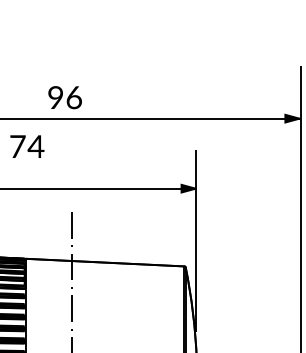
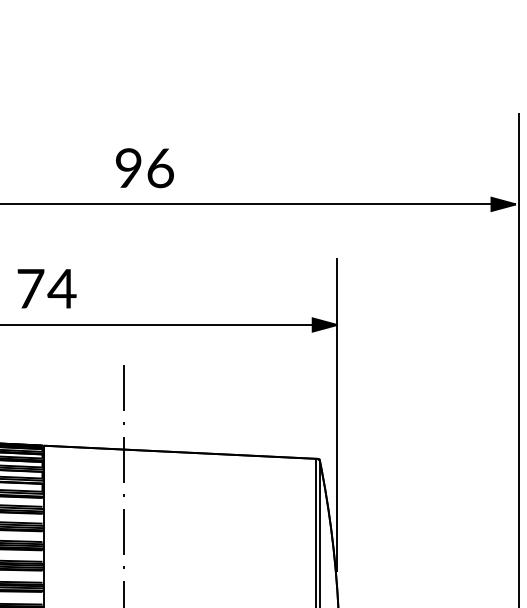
text: (64, 97) -> (143, 167), moved
text: (27, 146) -> (47, 288), moved

